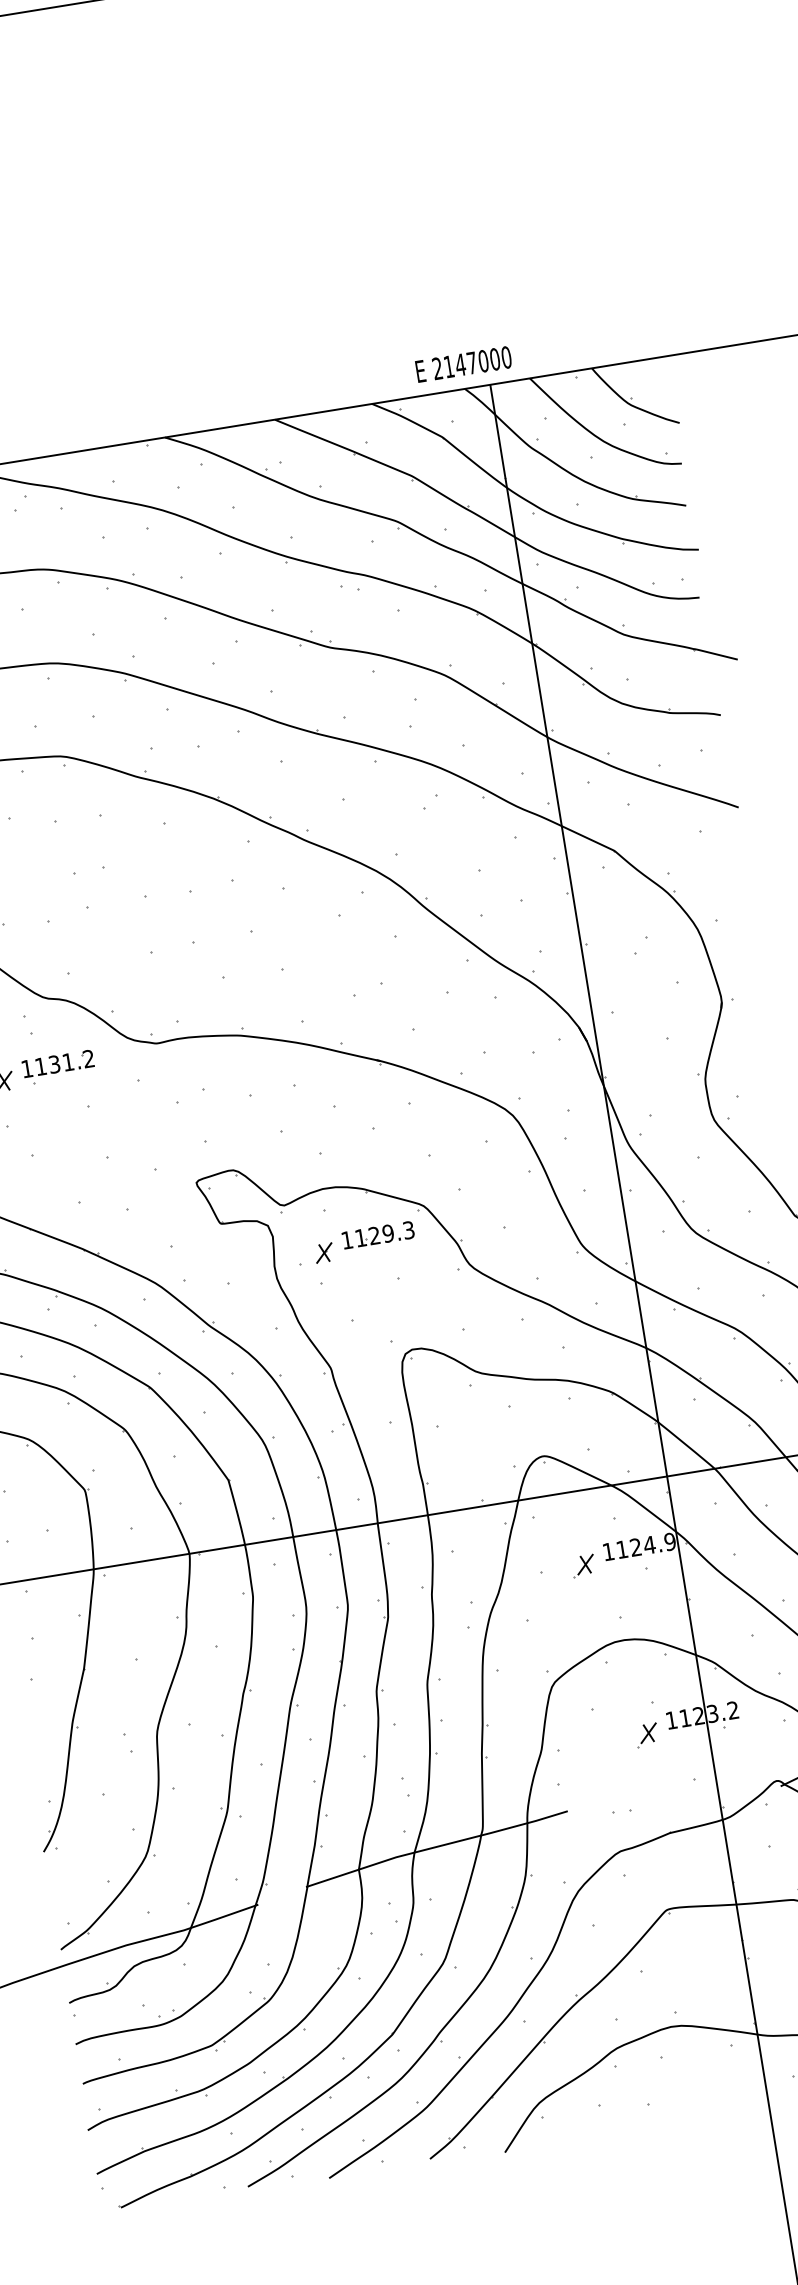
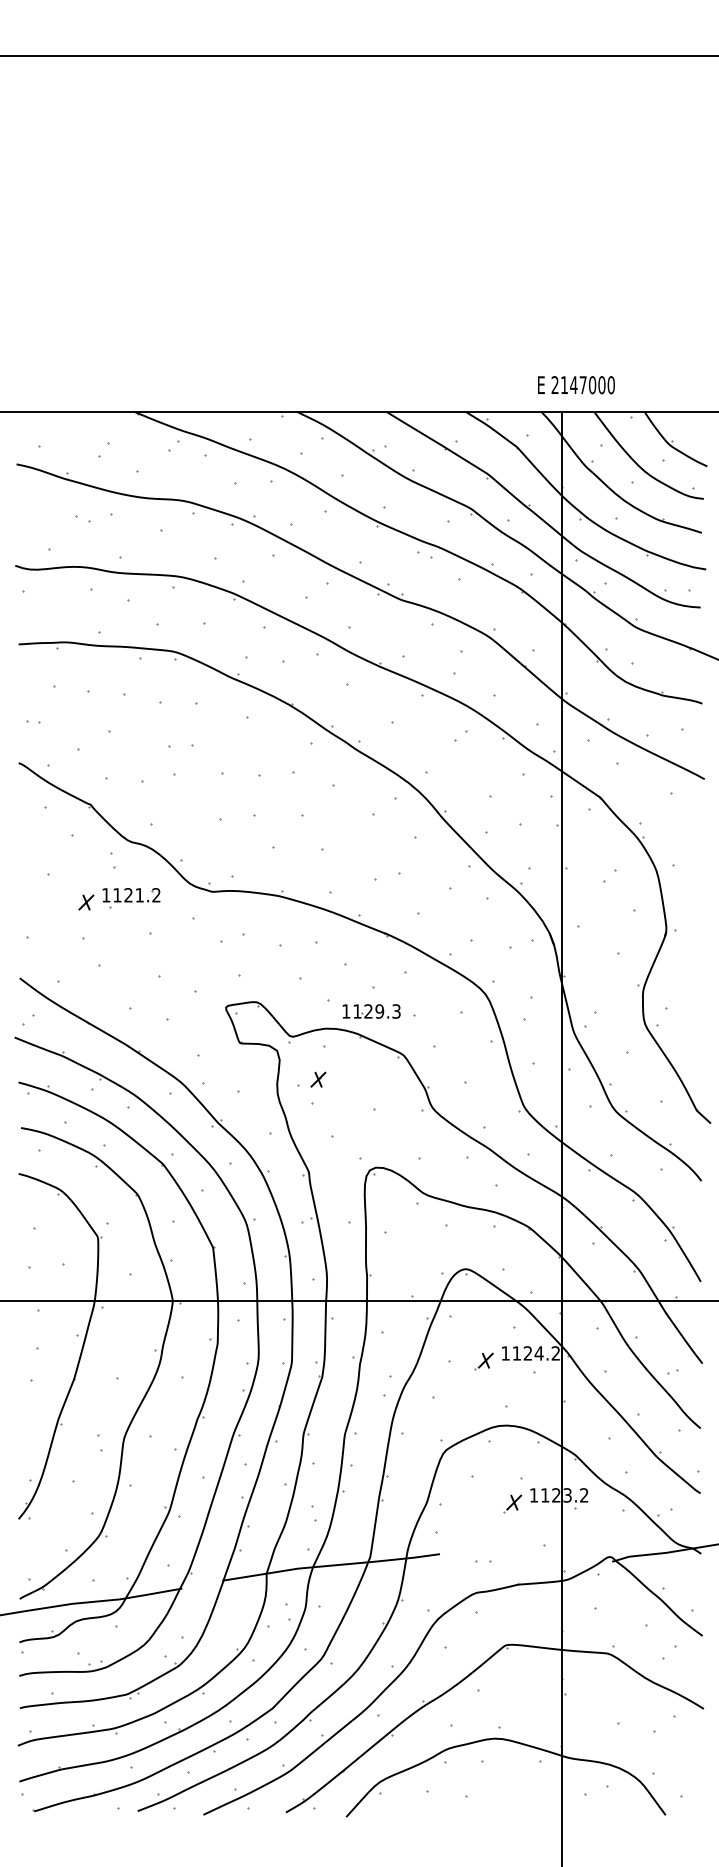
text: (463, 364) -> (576, 385), moved
text: (54, 1064) -> (128, 895), 1131.2 -> 1121.2
part: (378, 1235) -> (371, 1011), moved
text: (669, 1541) -> (555, 1353), 1124.9 -> 1124.2

